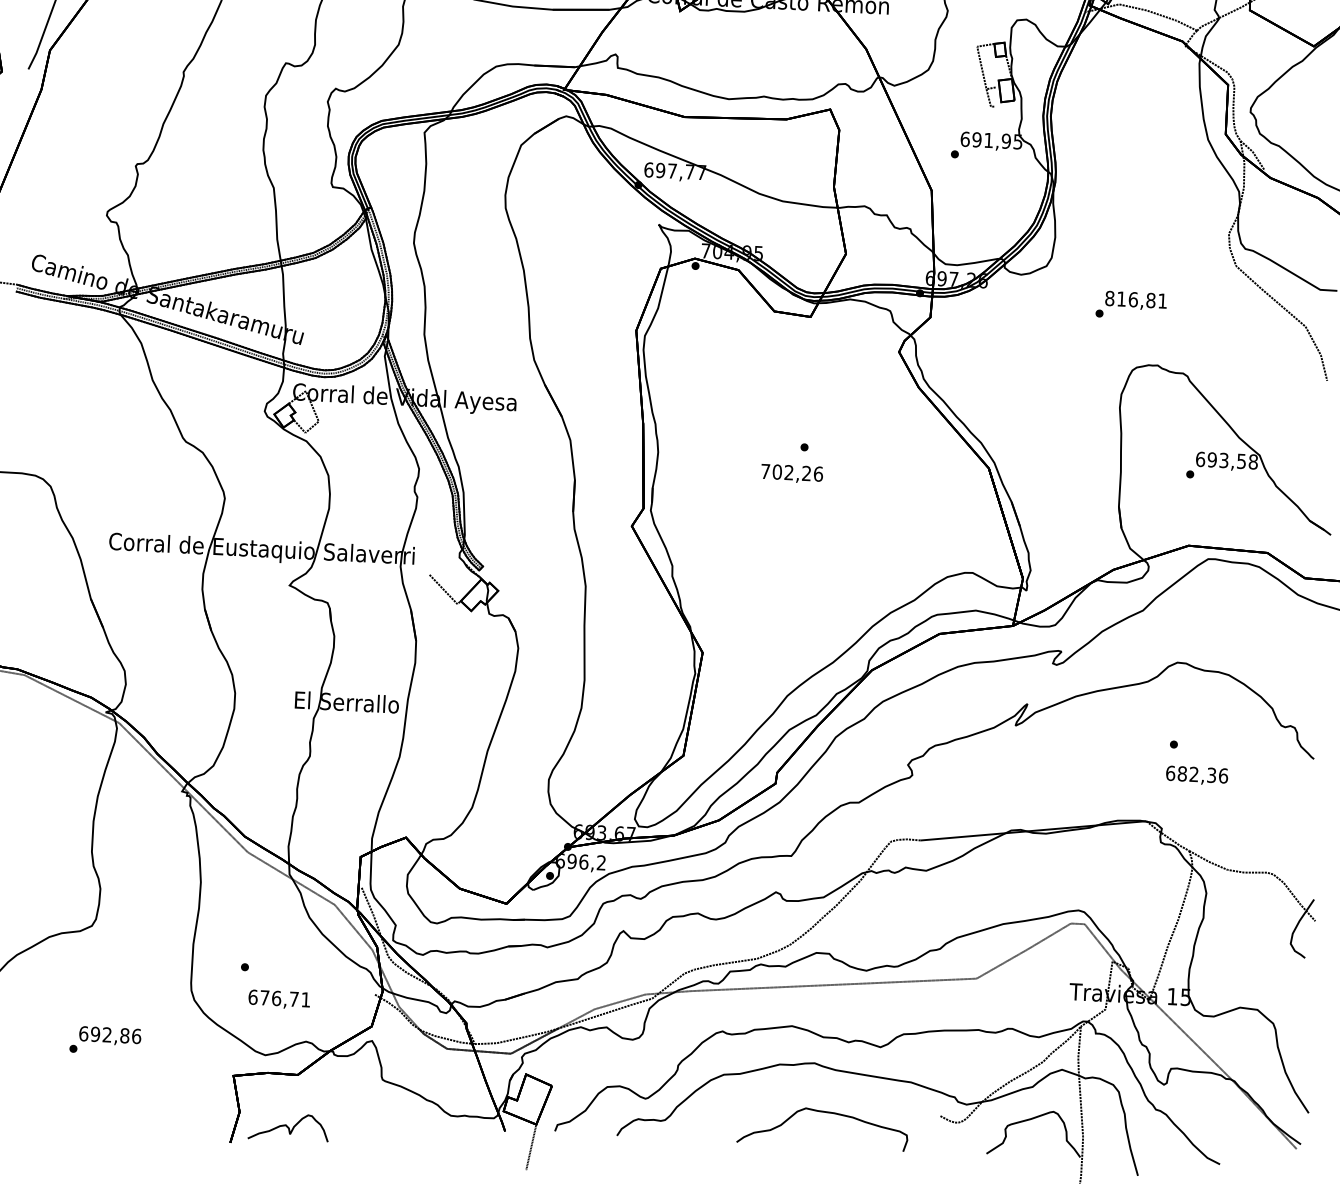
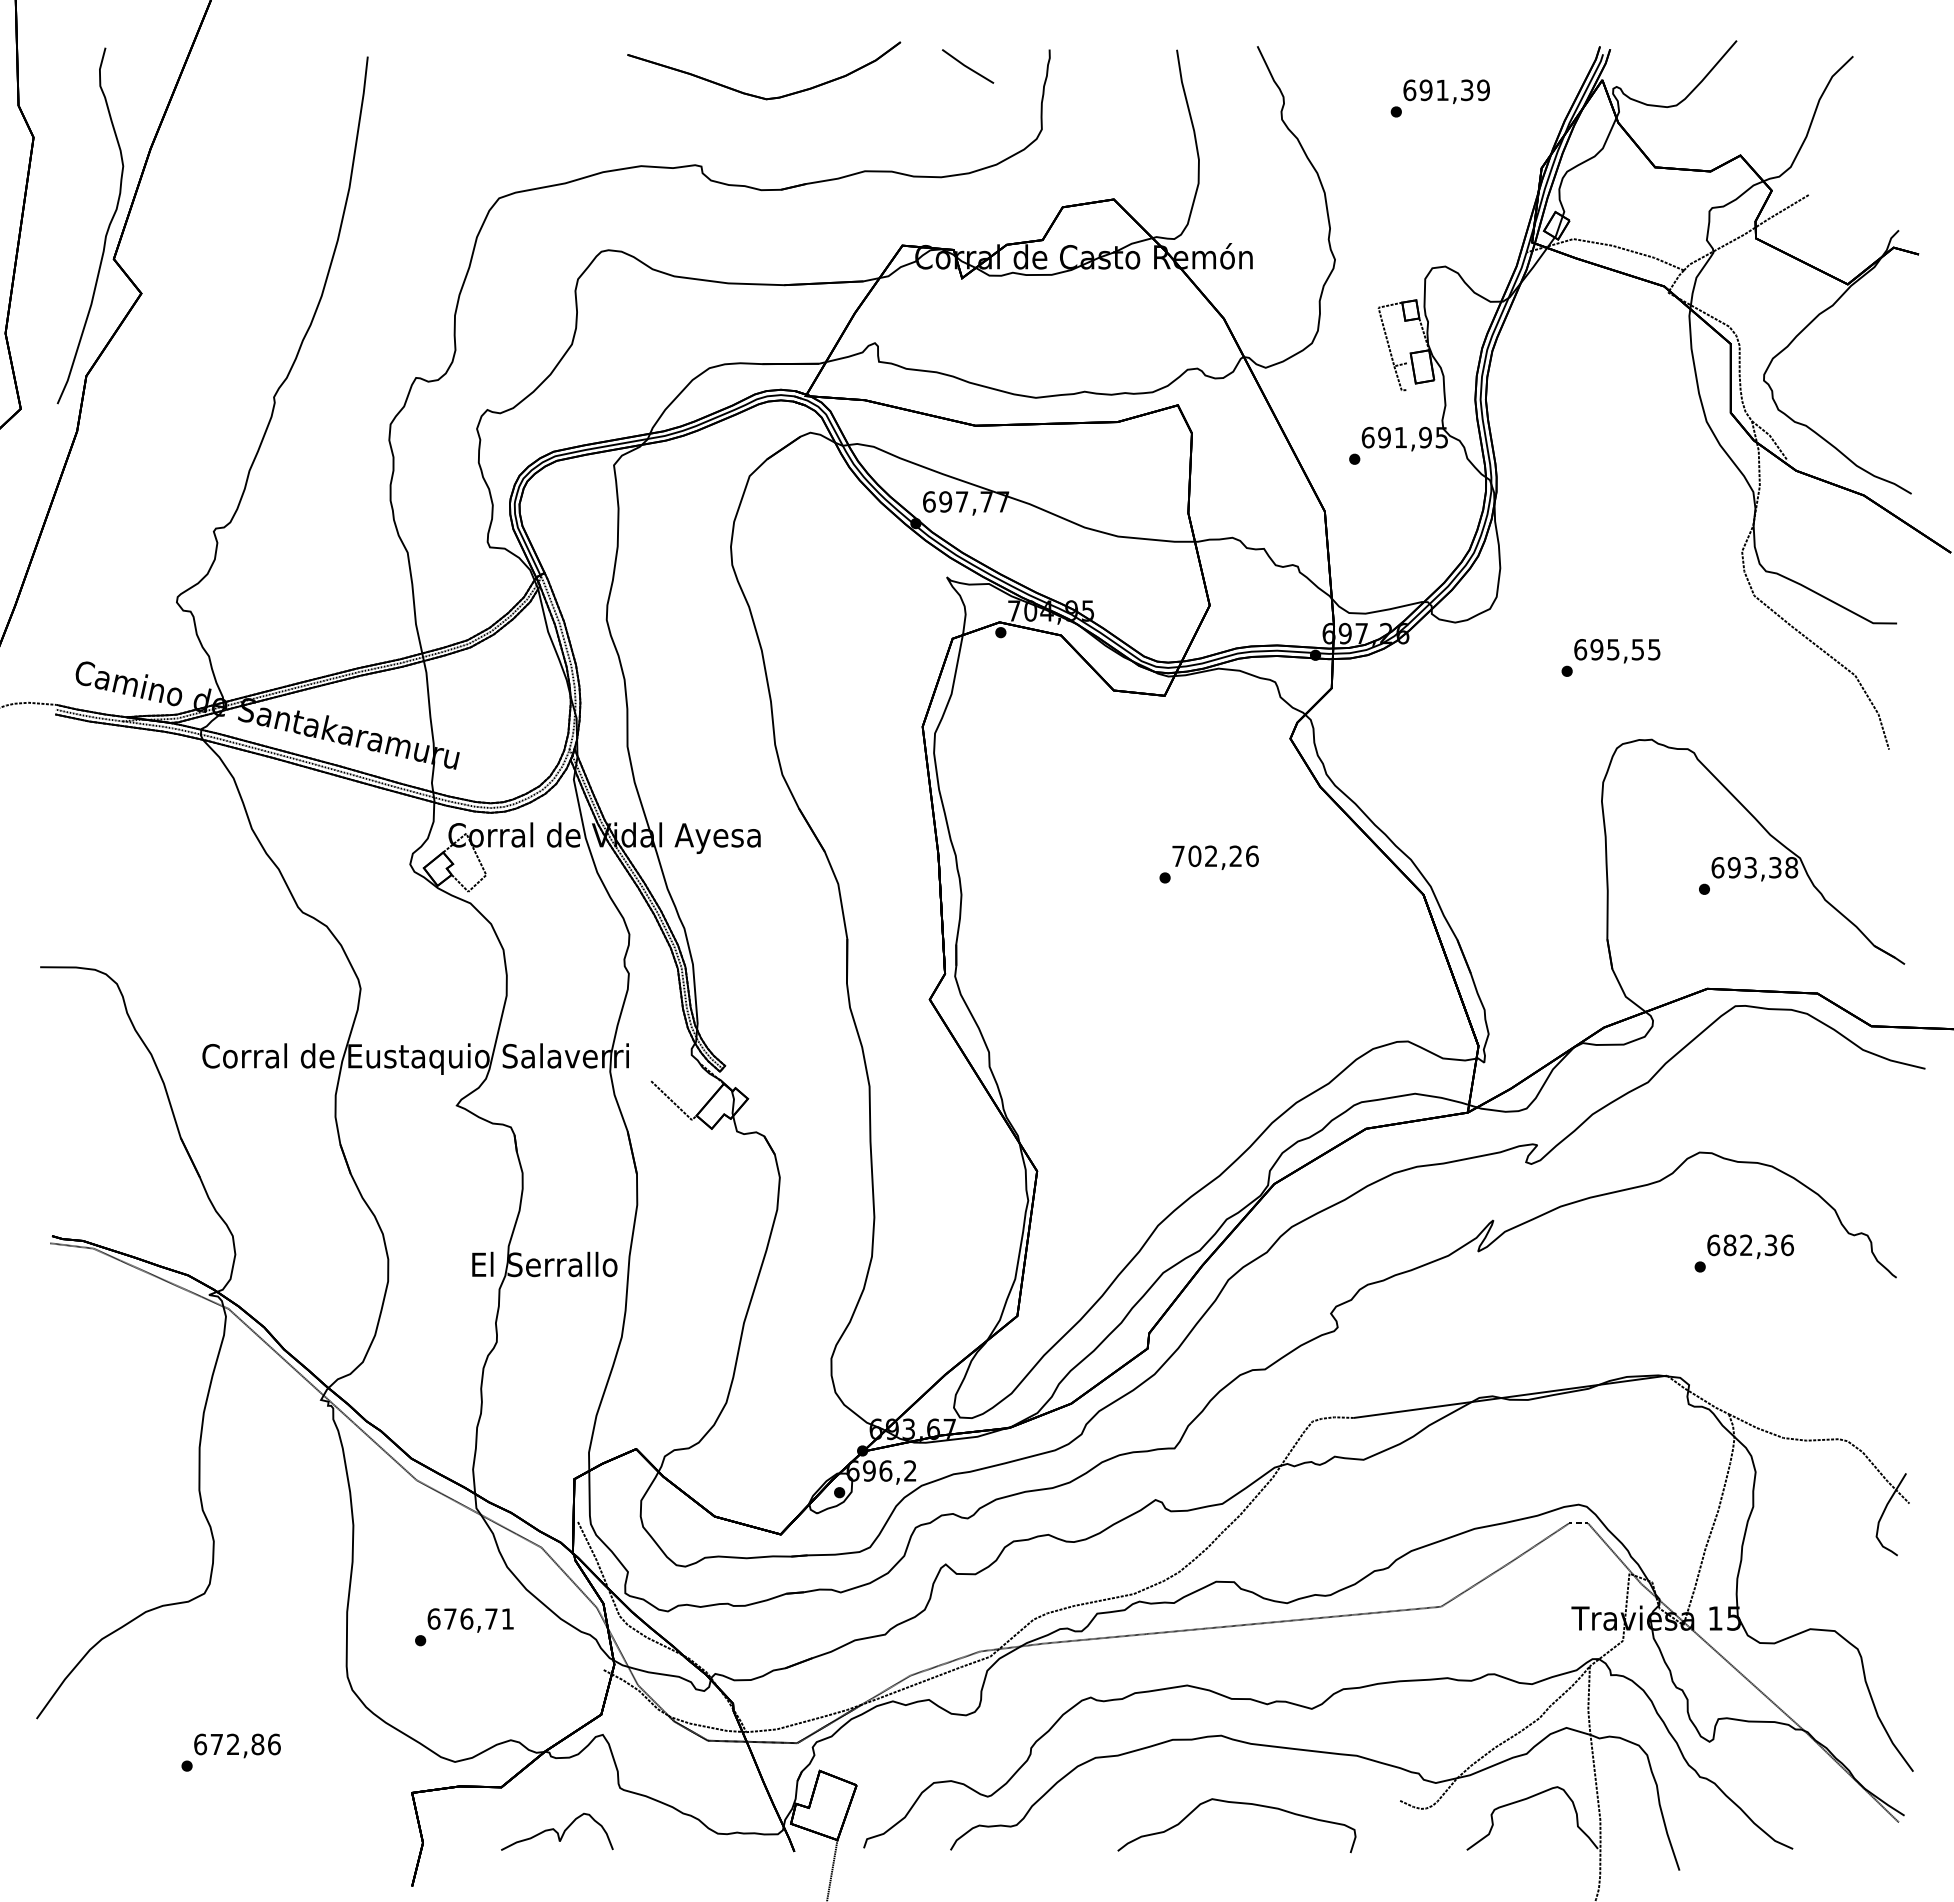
text: (1136, 299) -> (1617, 649), 816,81 -> 695,55
text: (1241, 461) -> (1775, 867), 693,58 -> 693,38
text: (792, 473) -> (1215, 857), moved
text: (1197, 775) -> (1750, 1246), moved
text: (279, 999) -> (470, 1620), moved
text: (95, 1034) -> (216, 1744), 692,86 -> 672,86
part: (288, 1127) -> (557, 1831), moved

